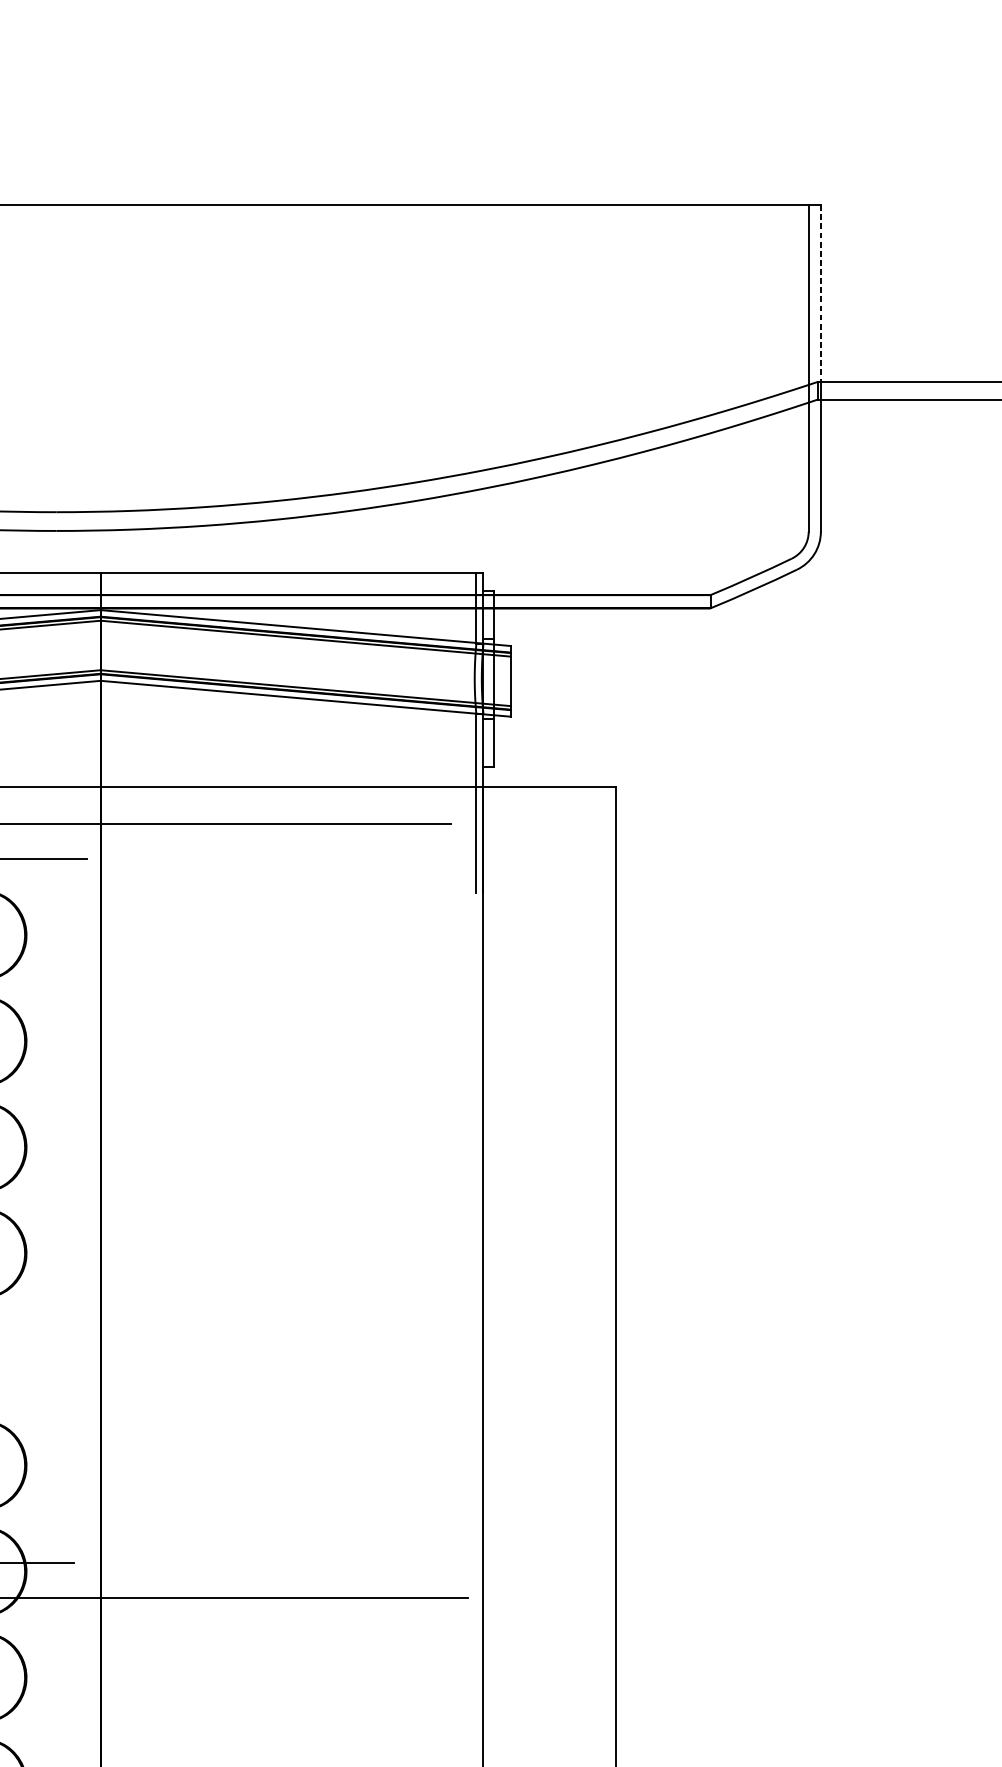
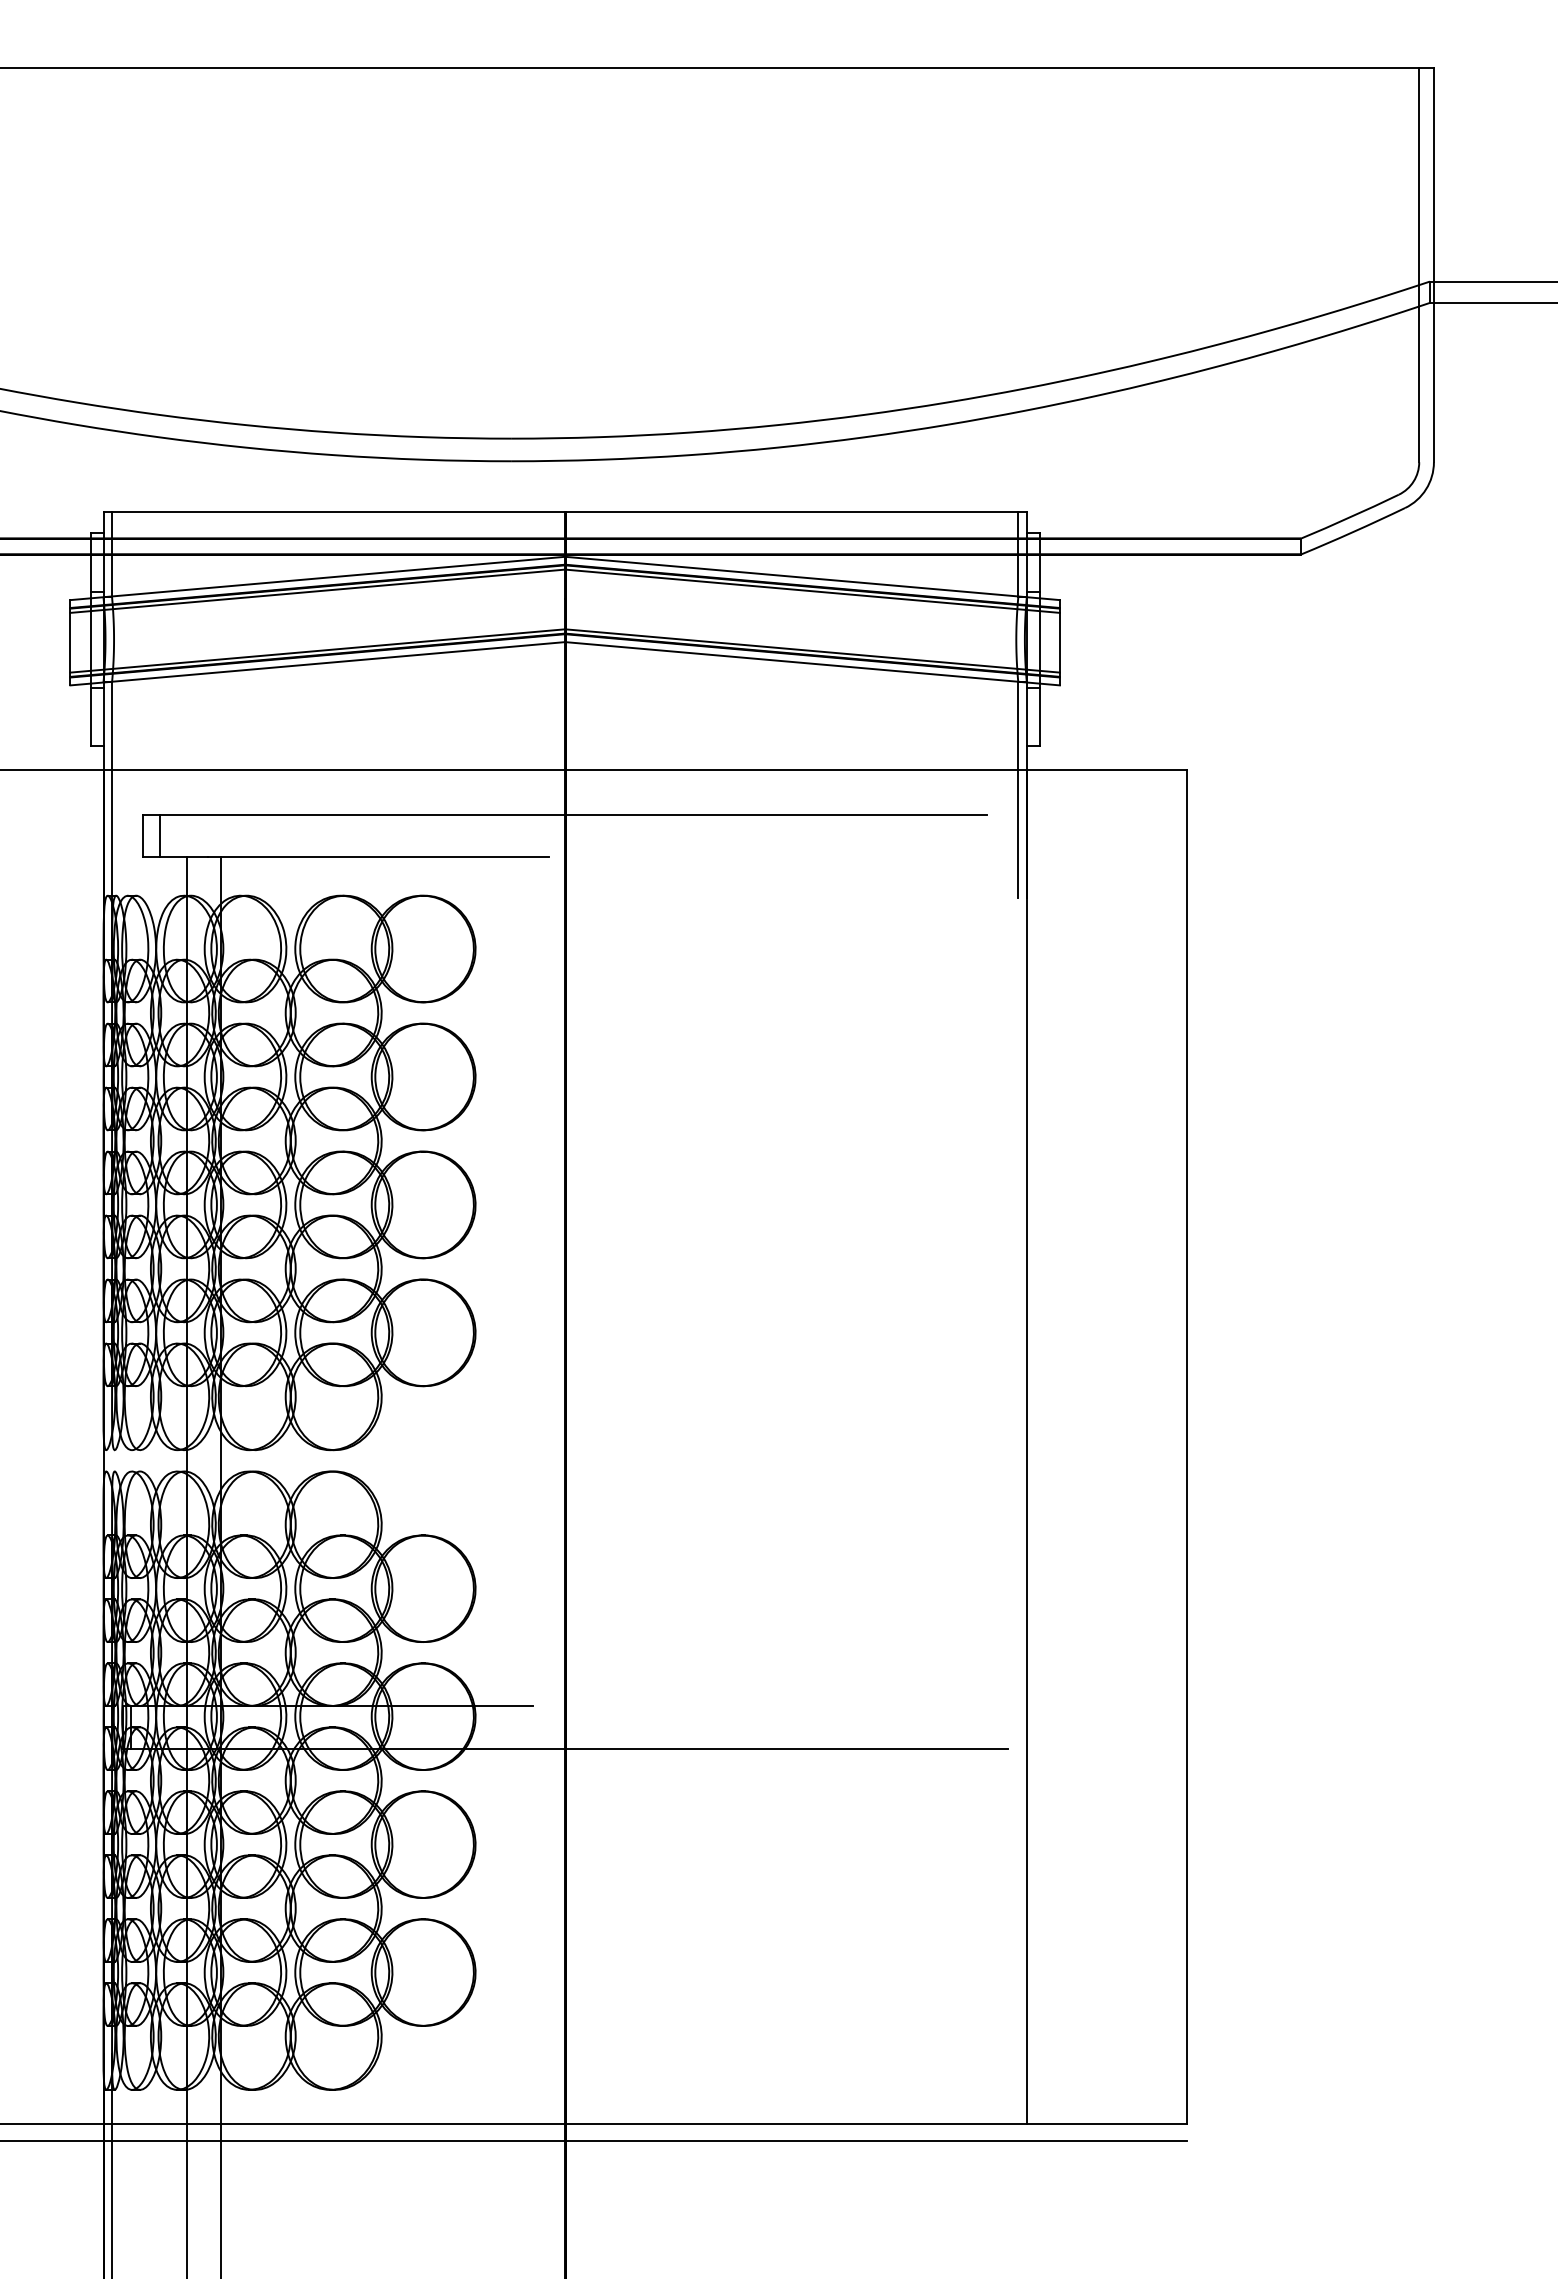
line: (820, 293) -> (1433, 174), dashed -> solid

